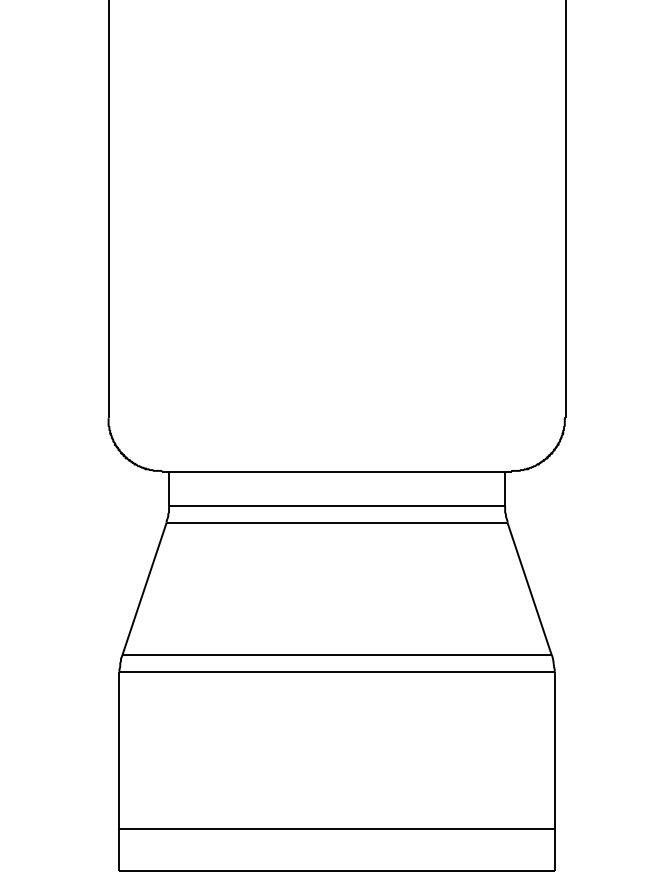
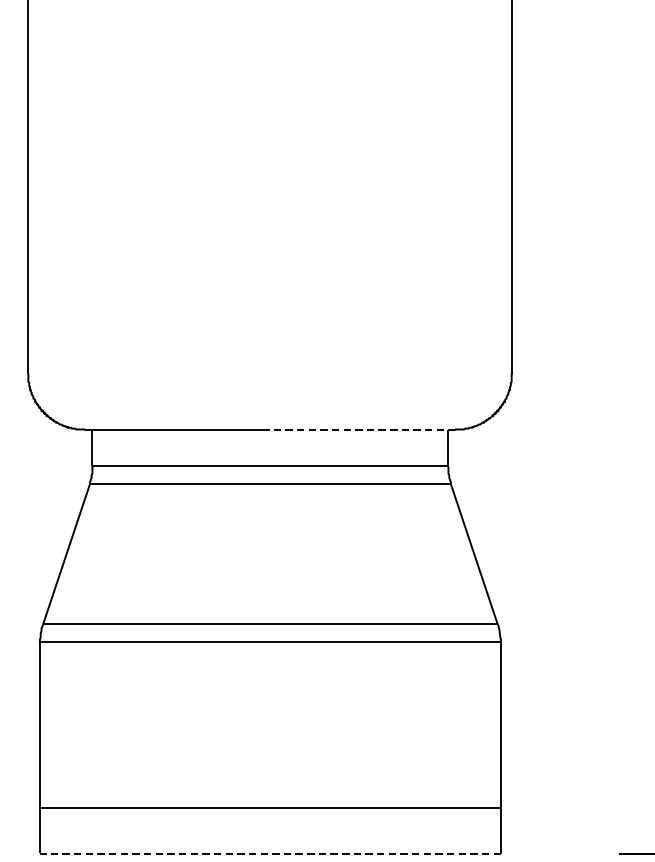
line: (424, 471) -> (363, 430), solid -> dashed
line: (337, 871) -> (270, 853), solid -> dashed

